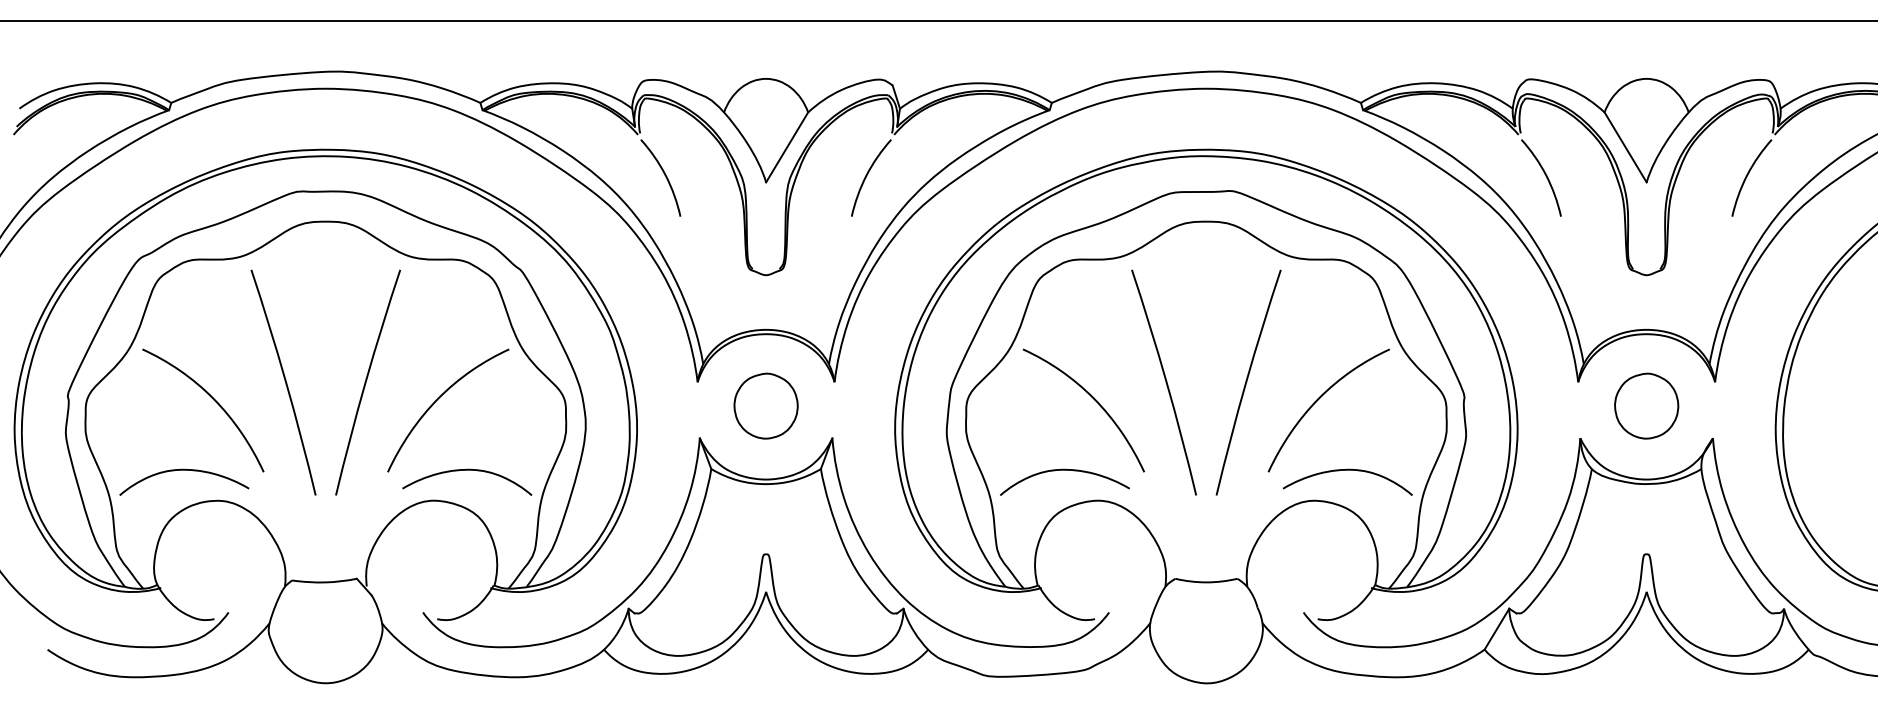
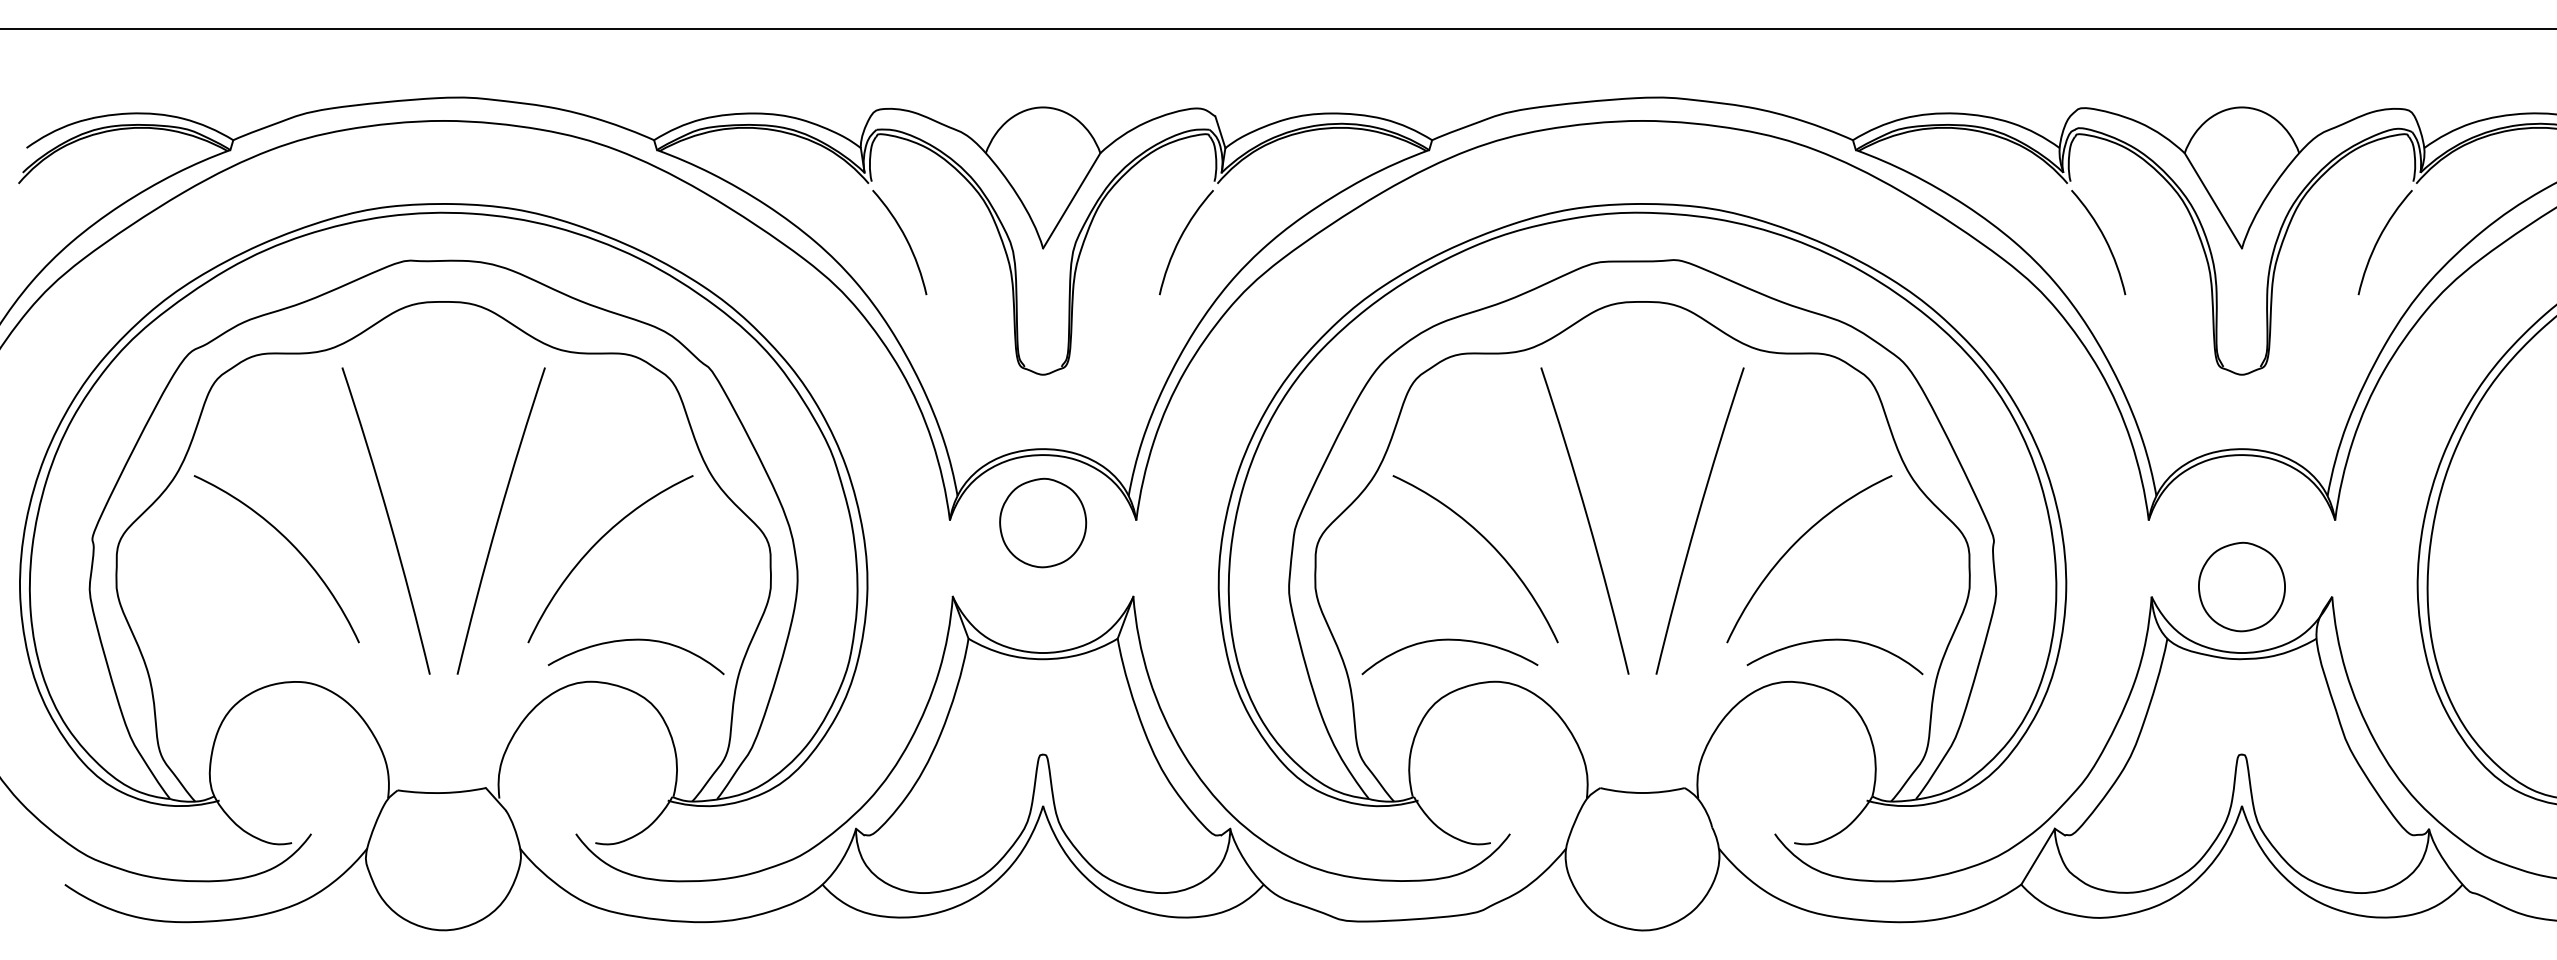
part: (766, 405) -> (1043, 522), moved
part: (1646, 405) -> (2241, 586), moved
curve: (183, 470) -> (250, 640), removed

